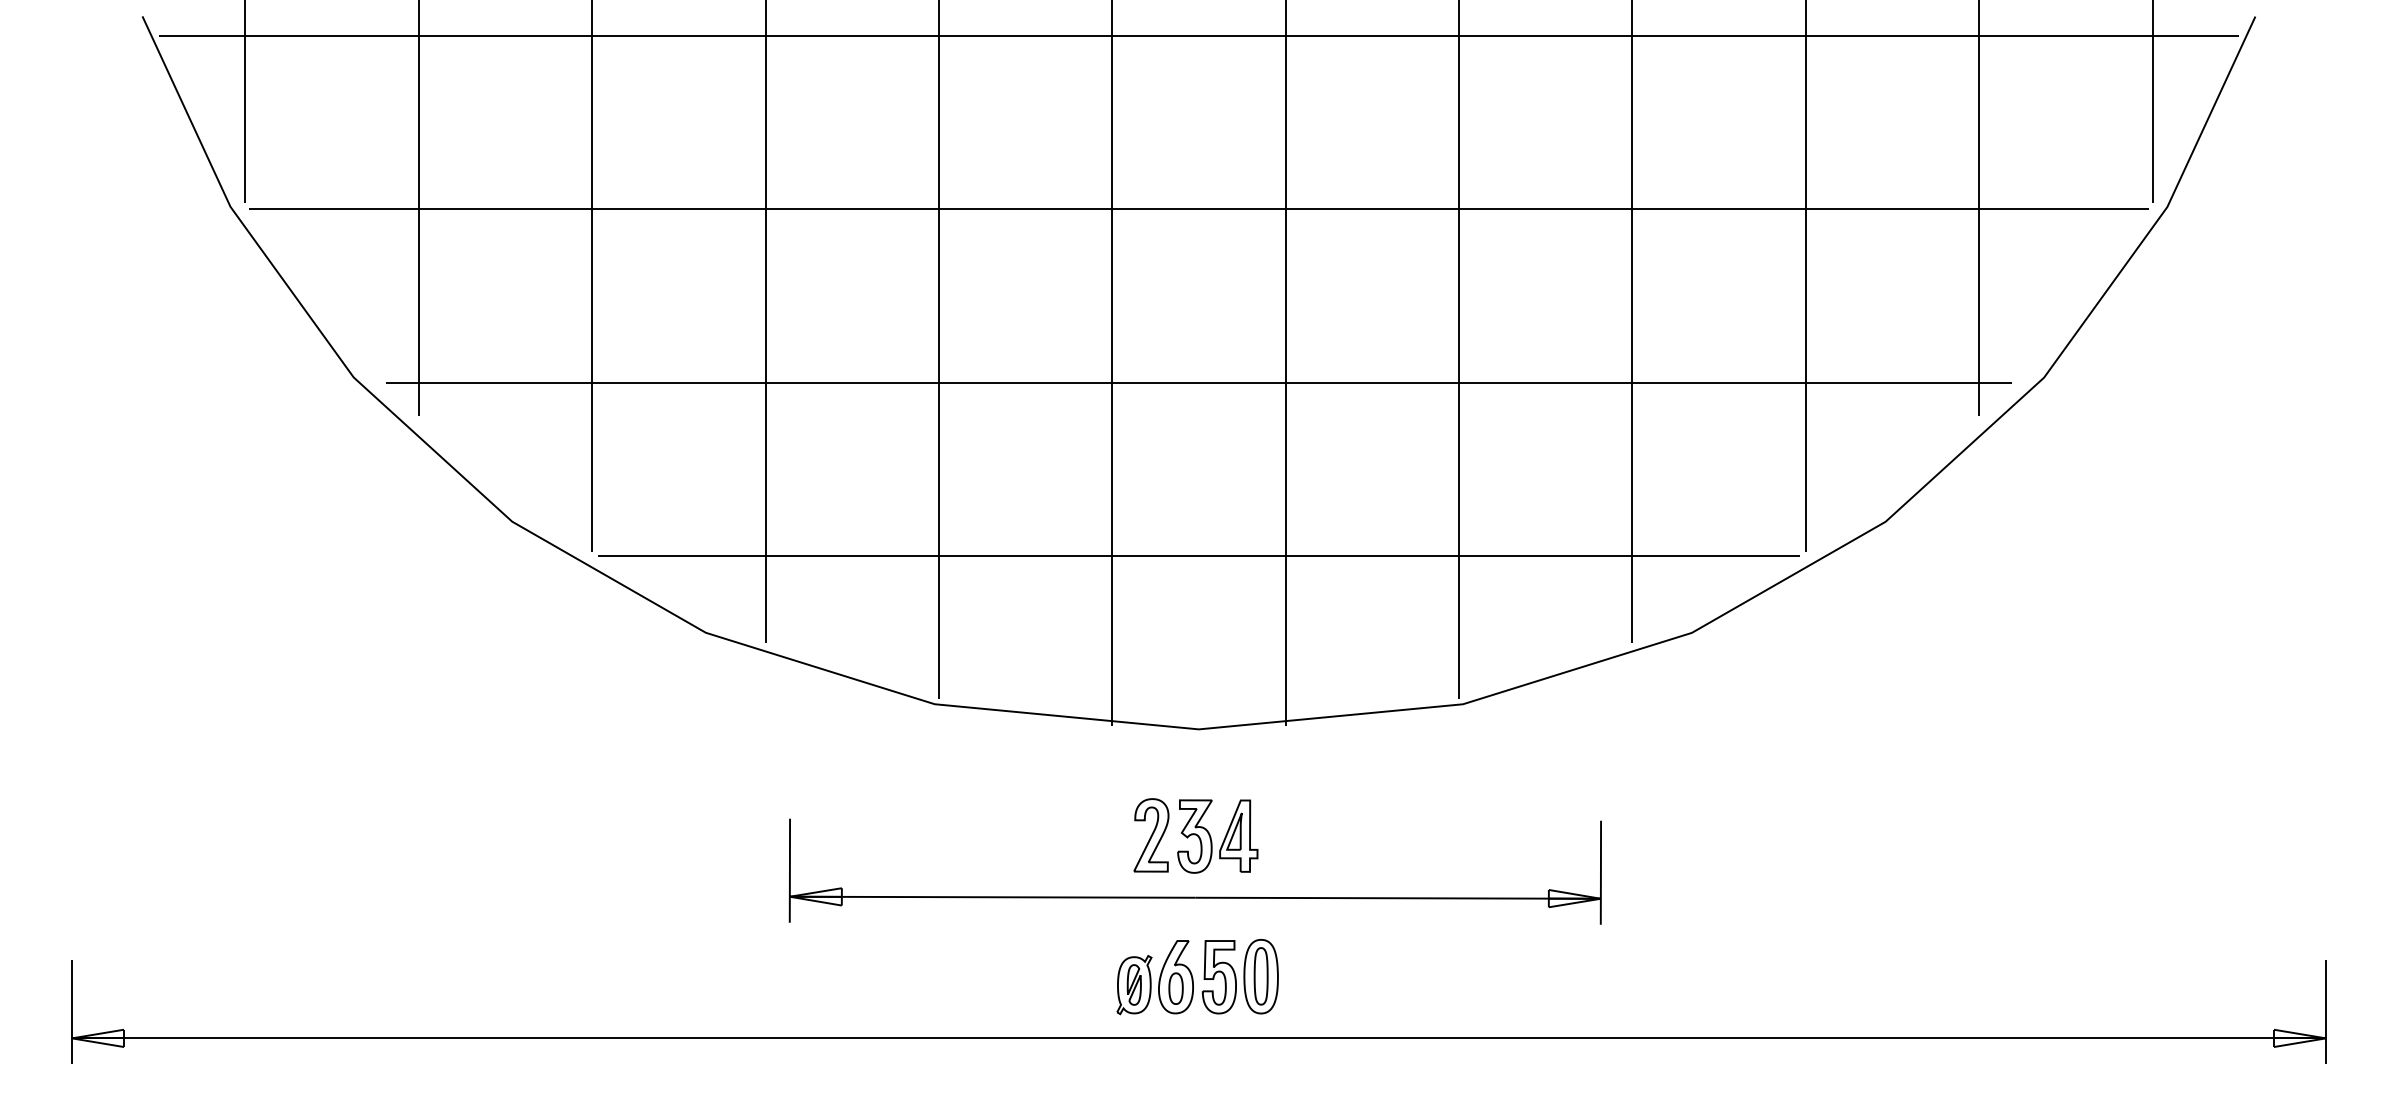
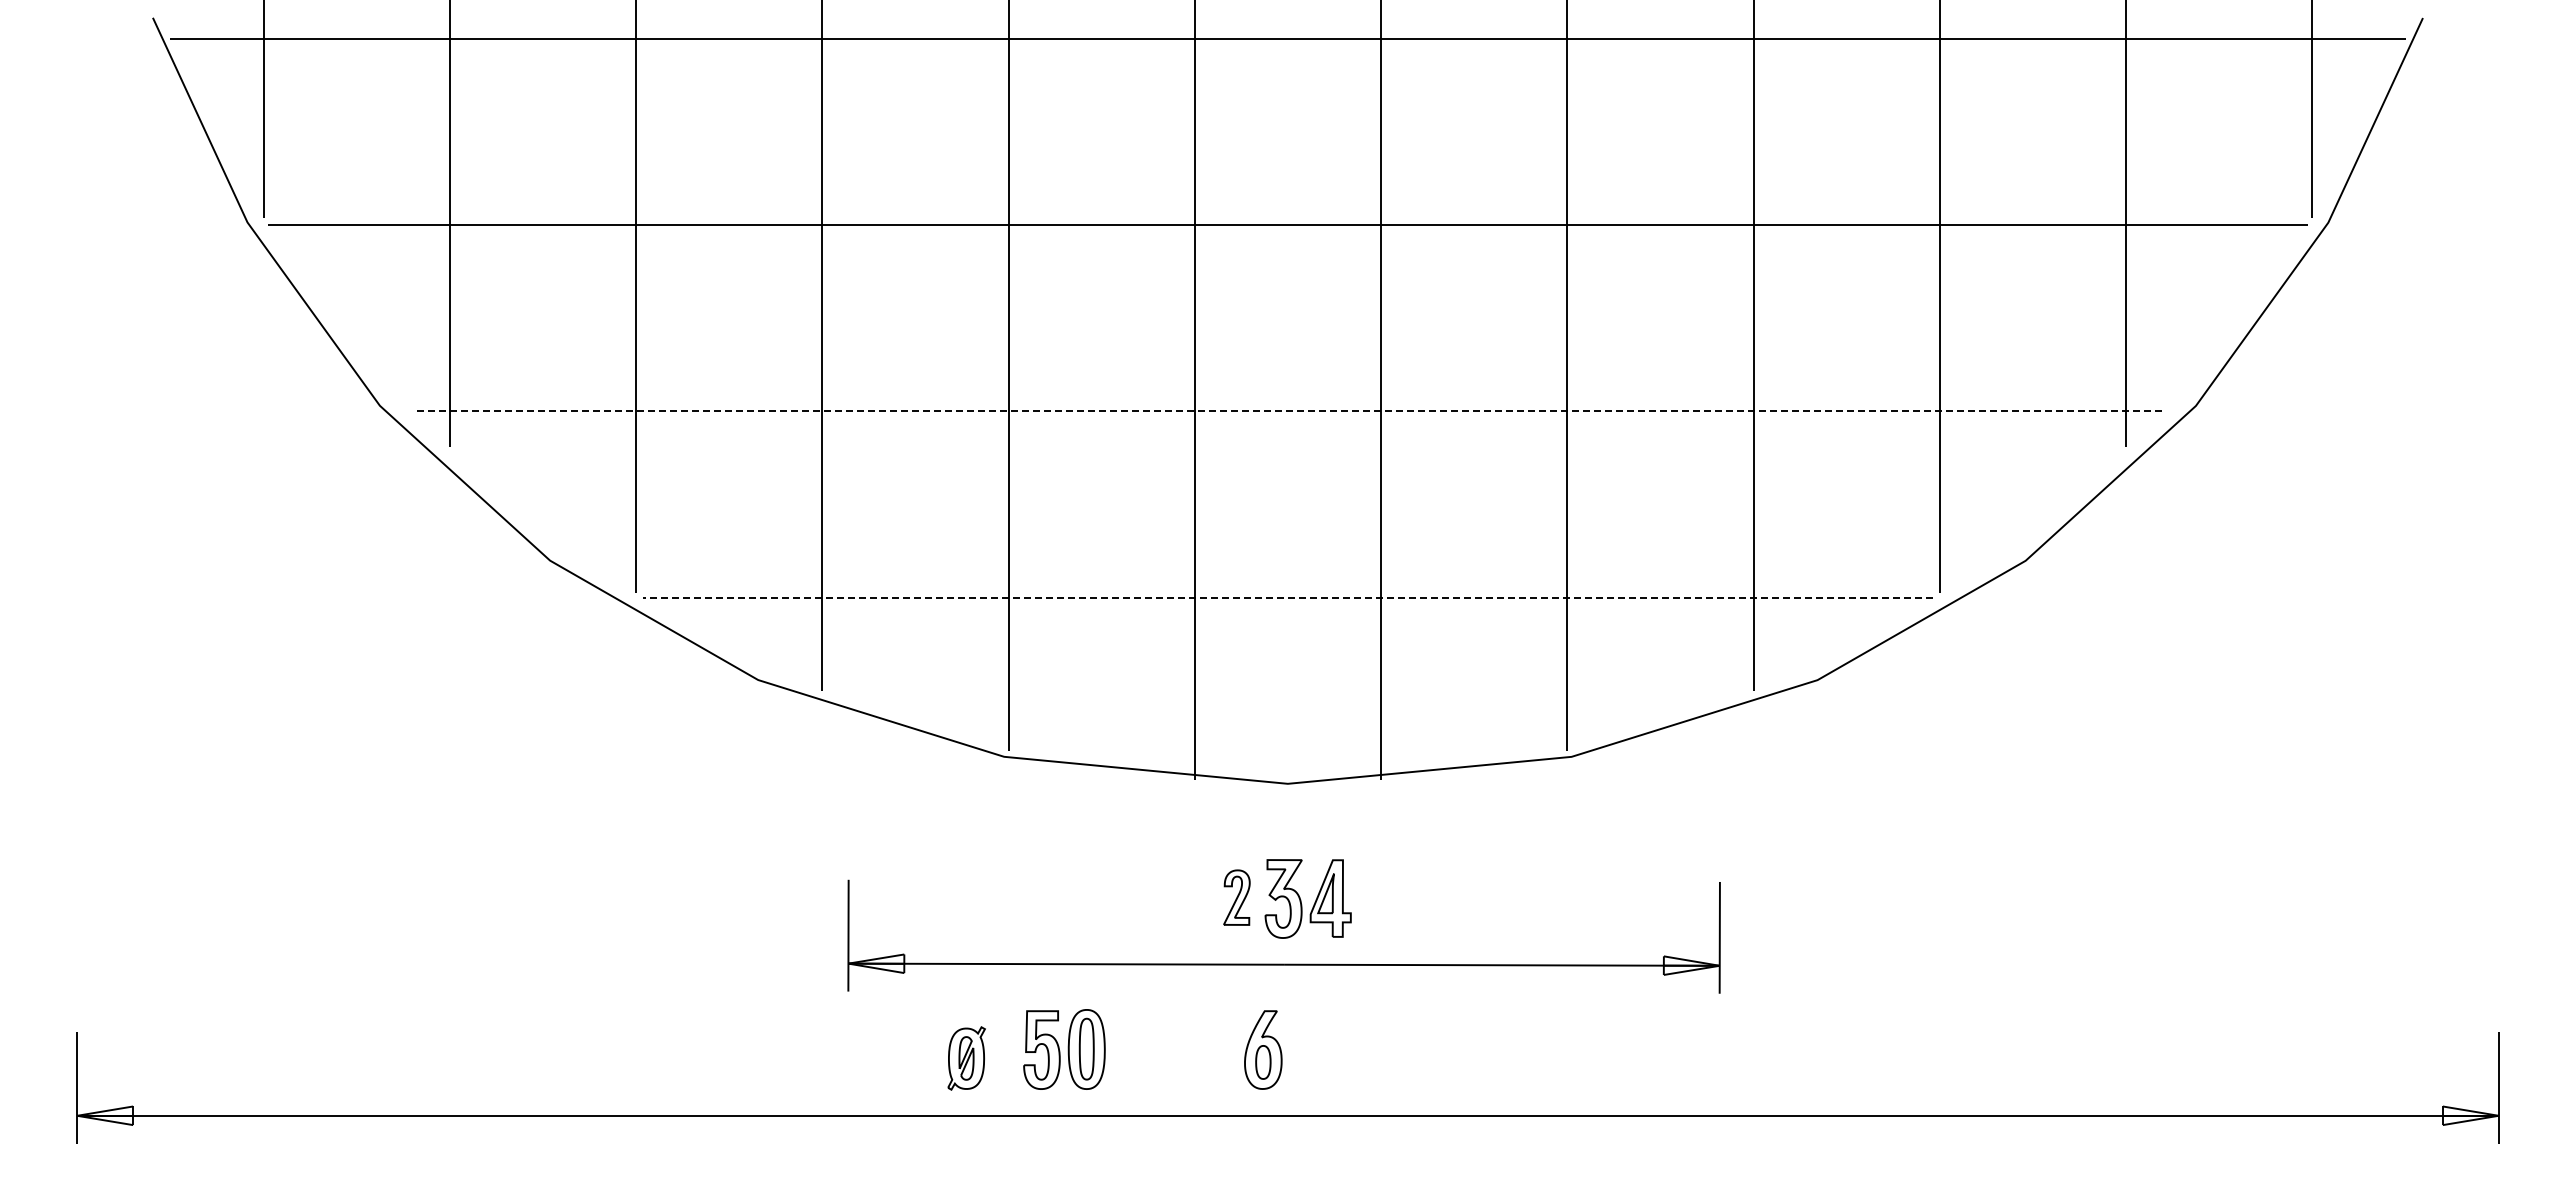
line: (1198, 382) -> (1287, 411), solid -> dashed
line: (1198, 555) -> (1287, 597), solid -> dashed
part: (1151, 835) -> (1236, 897), size x0.7
part: (1240, 976) -> (1064, 1049), moved
part: (1134, 985) -> (966, 1058), moved

